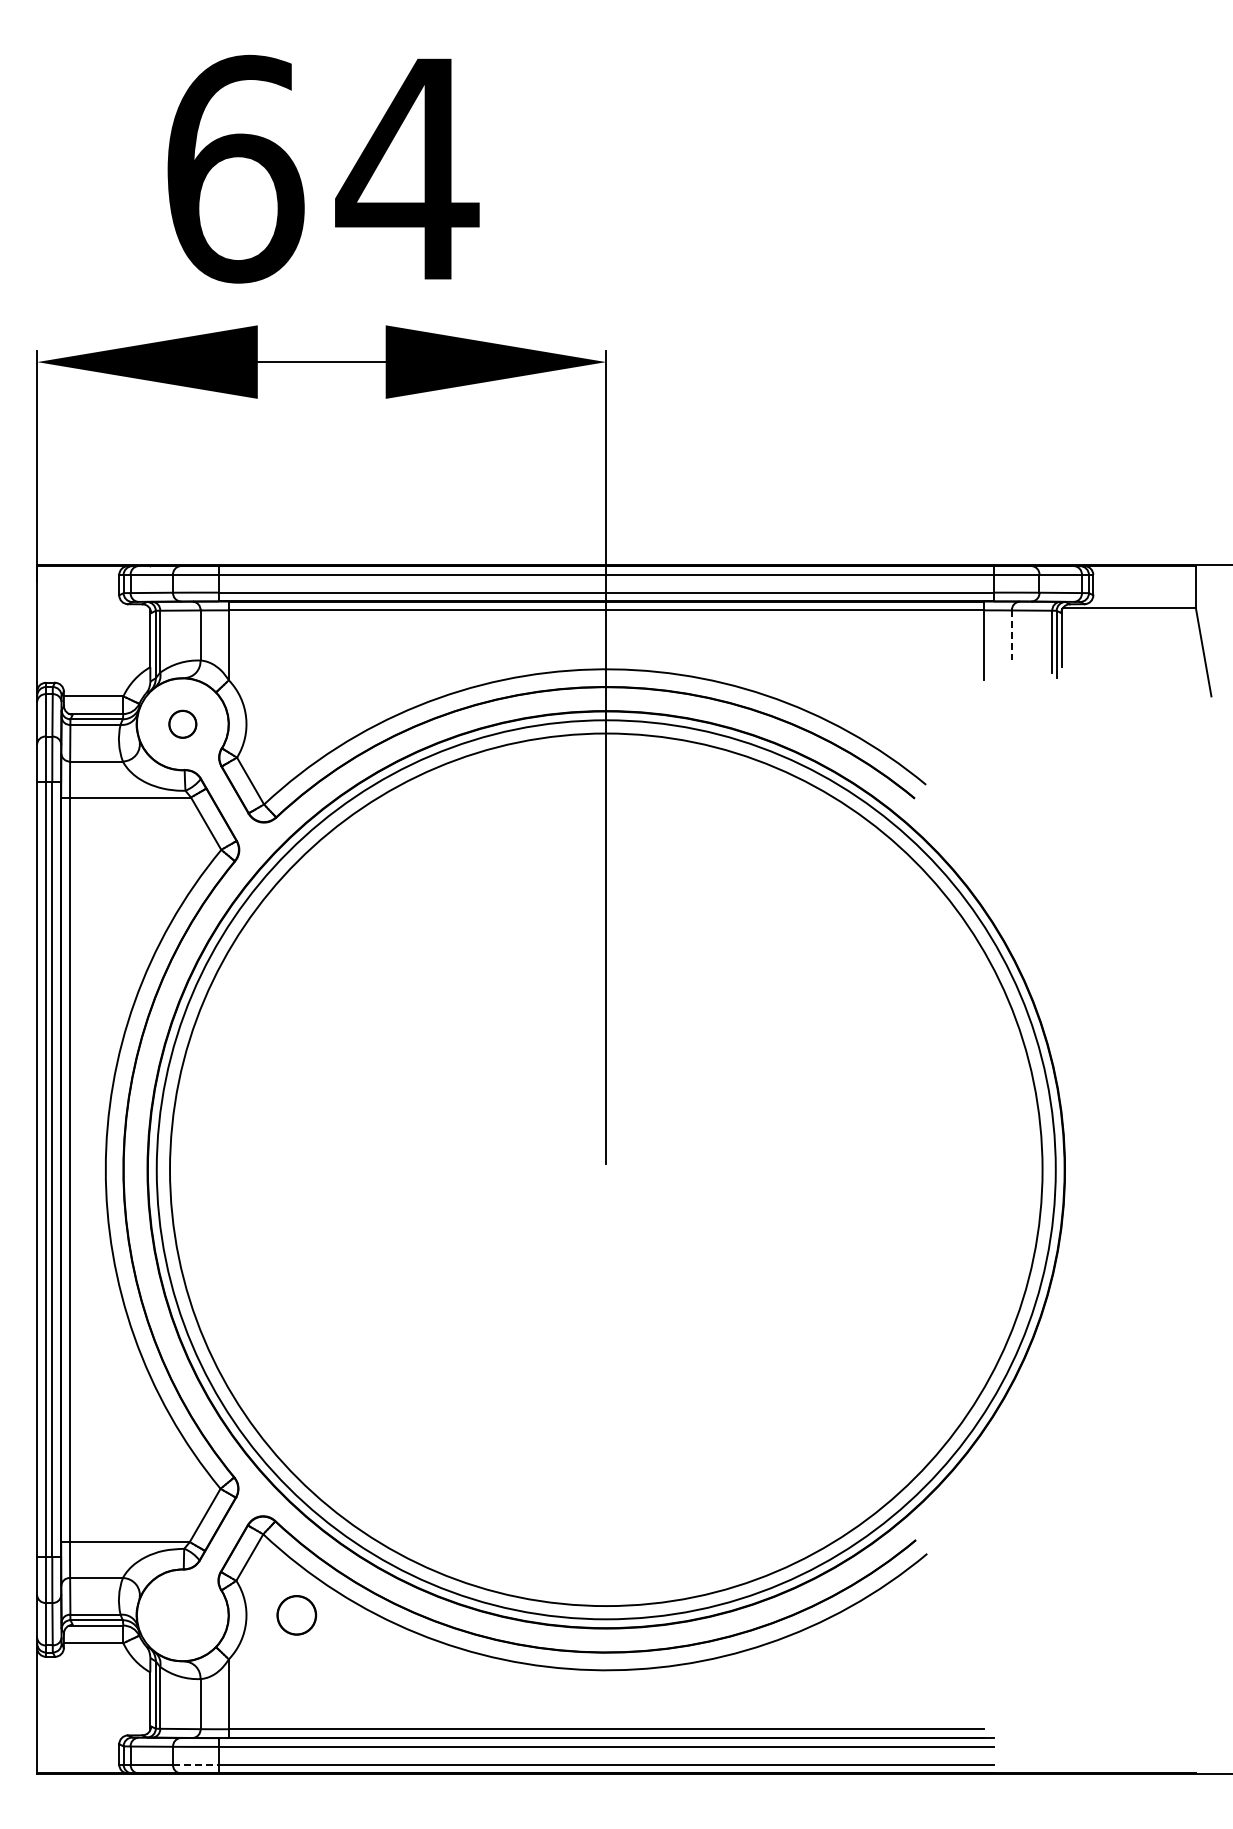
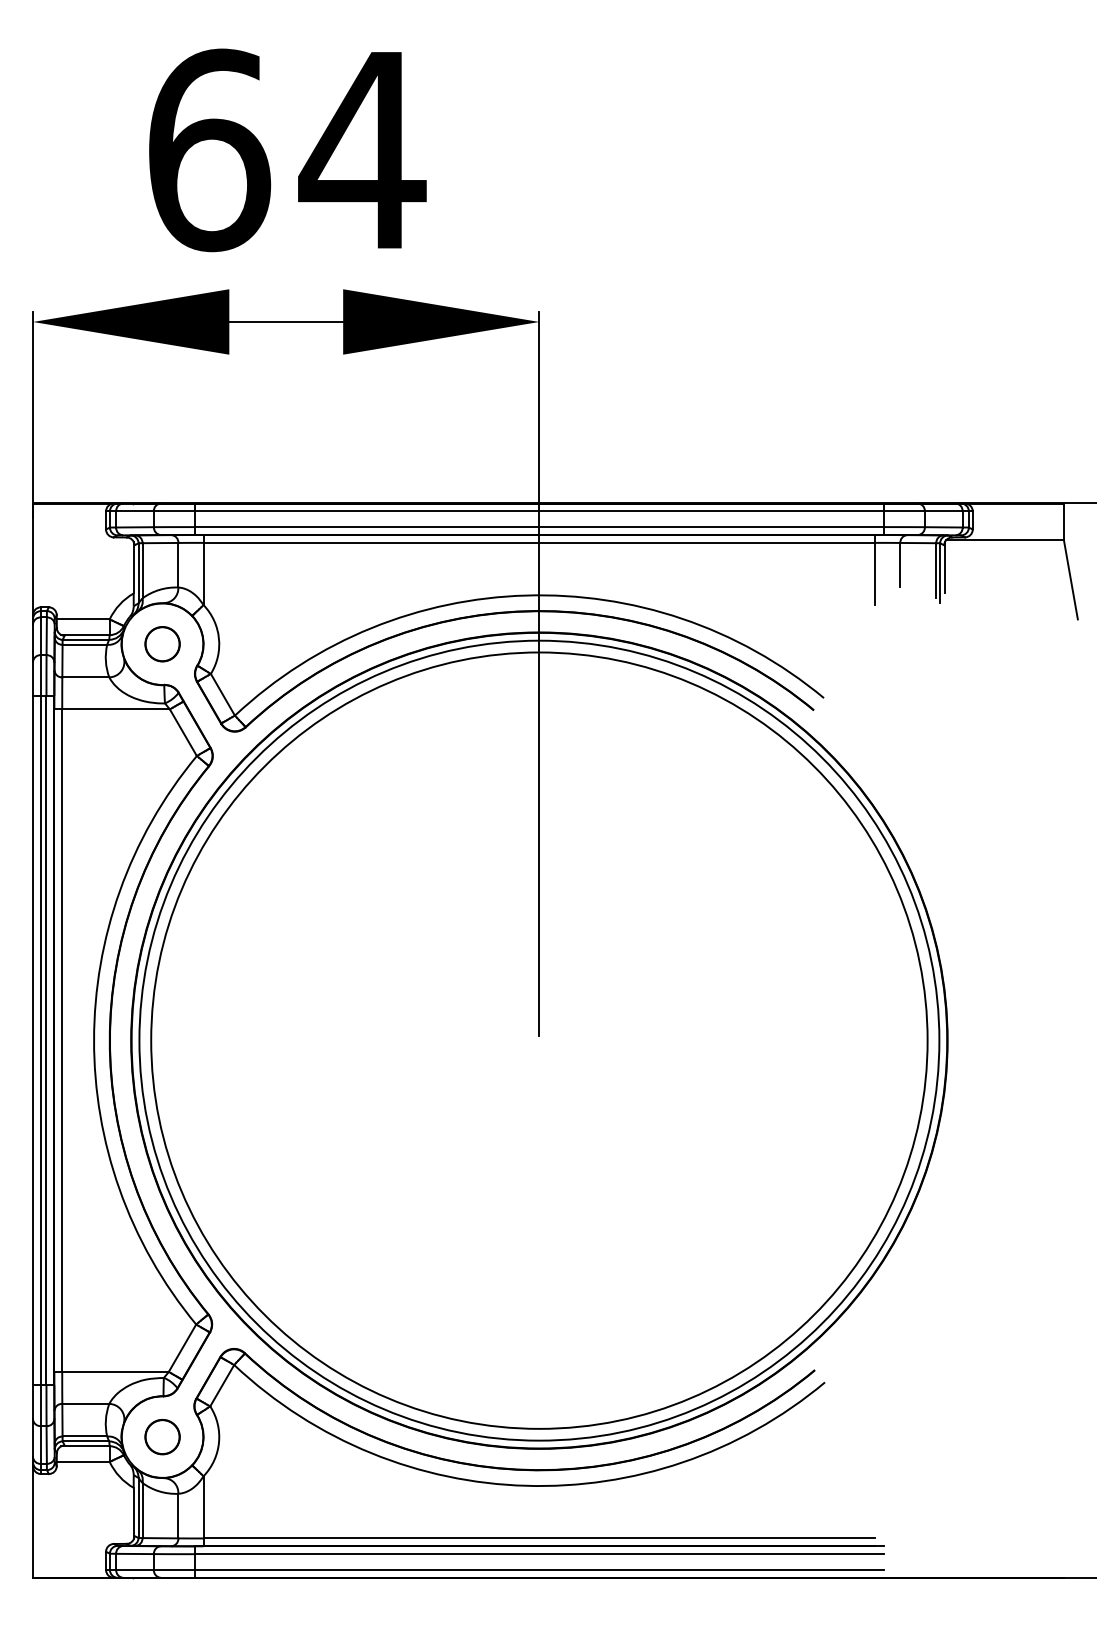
line: (1011, 635) -> (899, 565), dashed -> solid
part: (182, 724) -> (162, 644), size x1.43
part: (296, 1615) -> (162, 1437), moved
line: (195, 1764) -> (173, 1569), dashed -> solid

